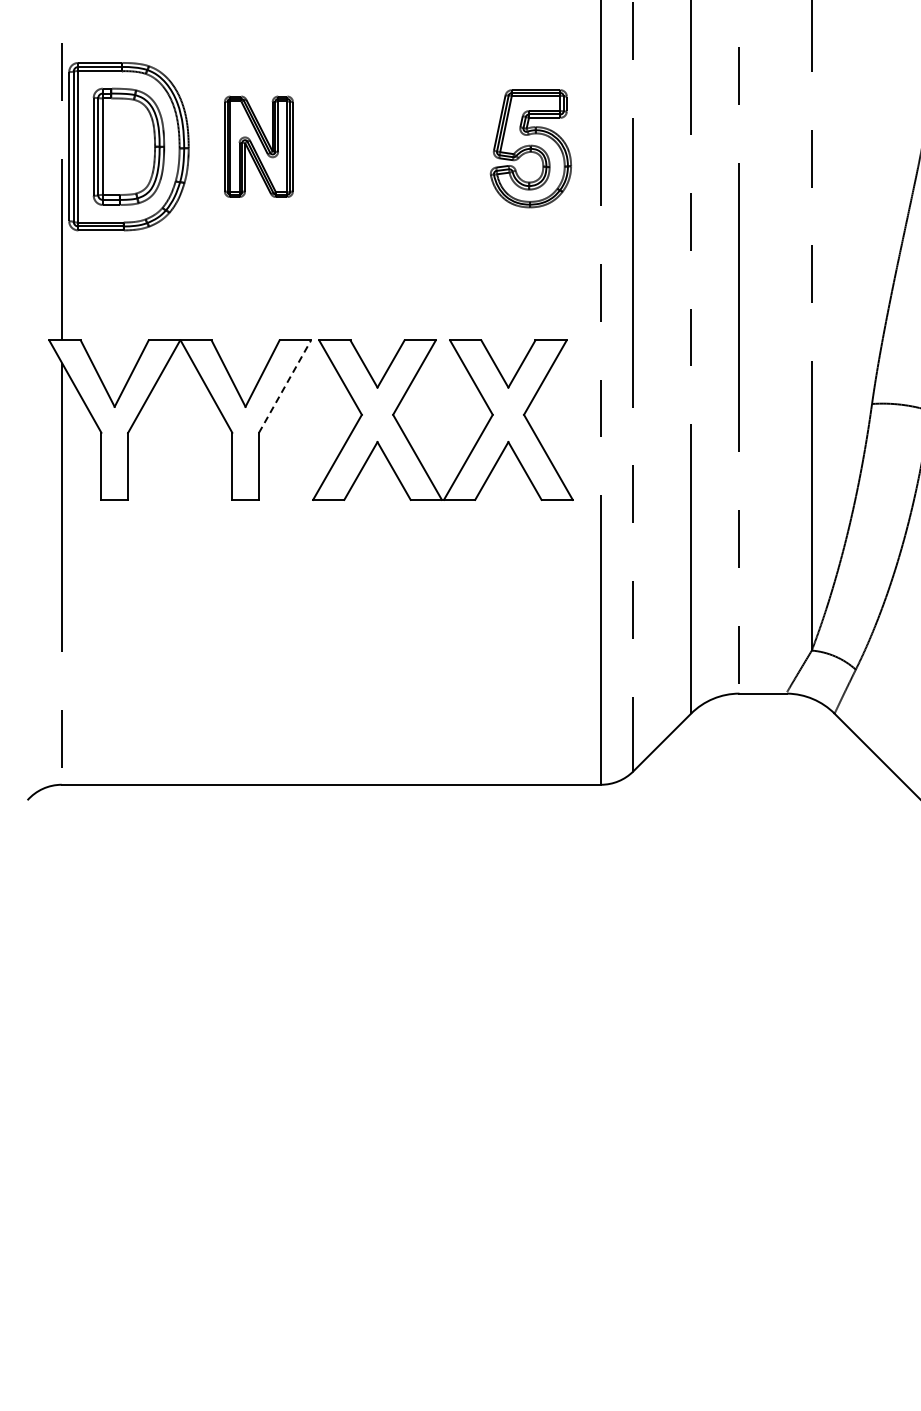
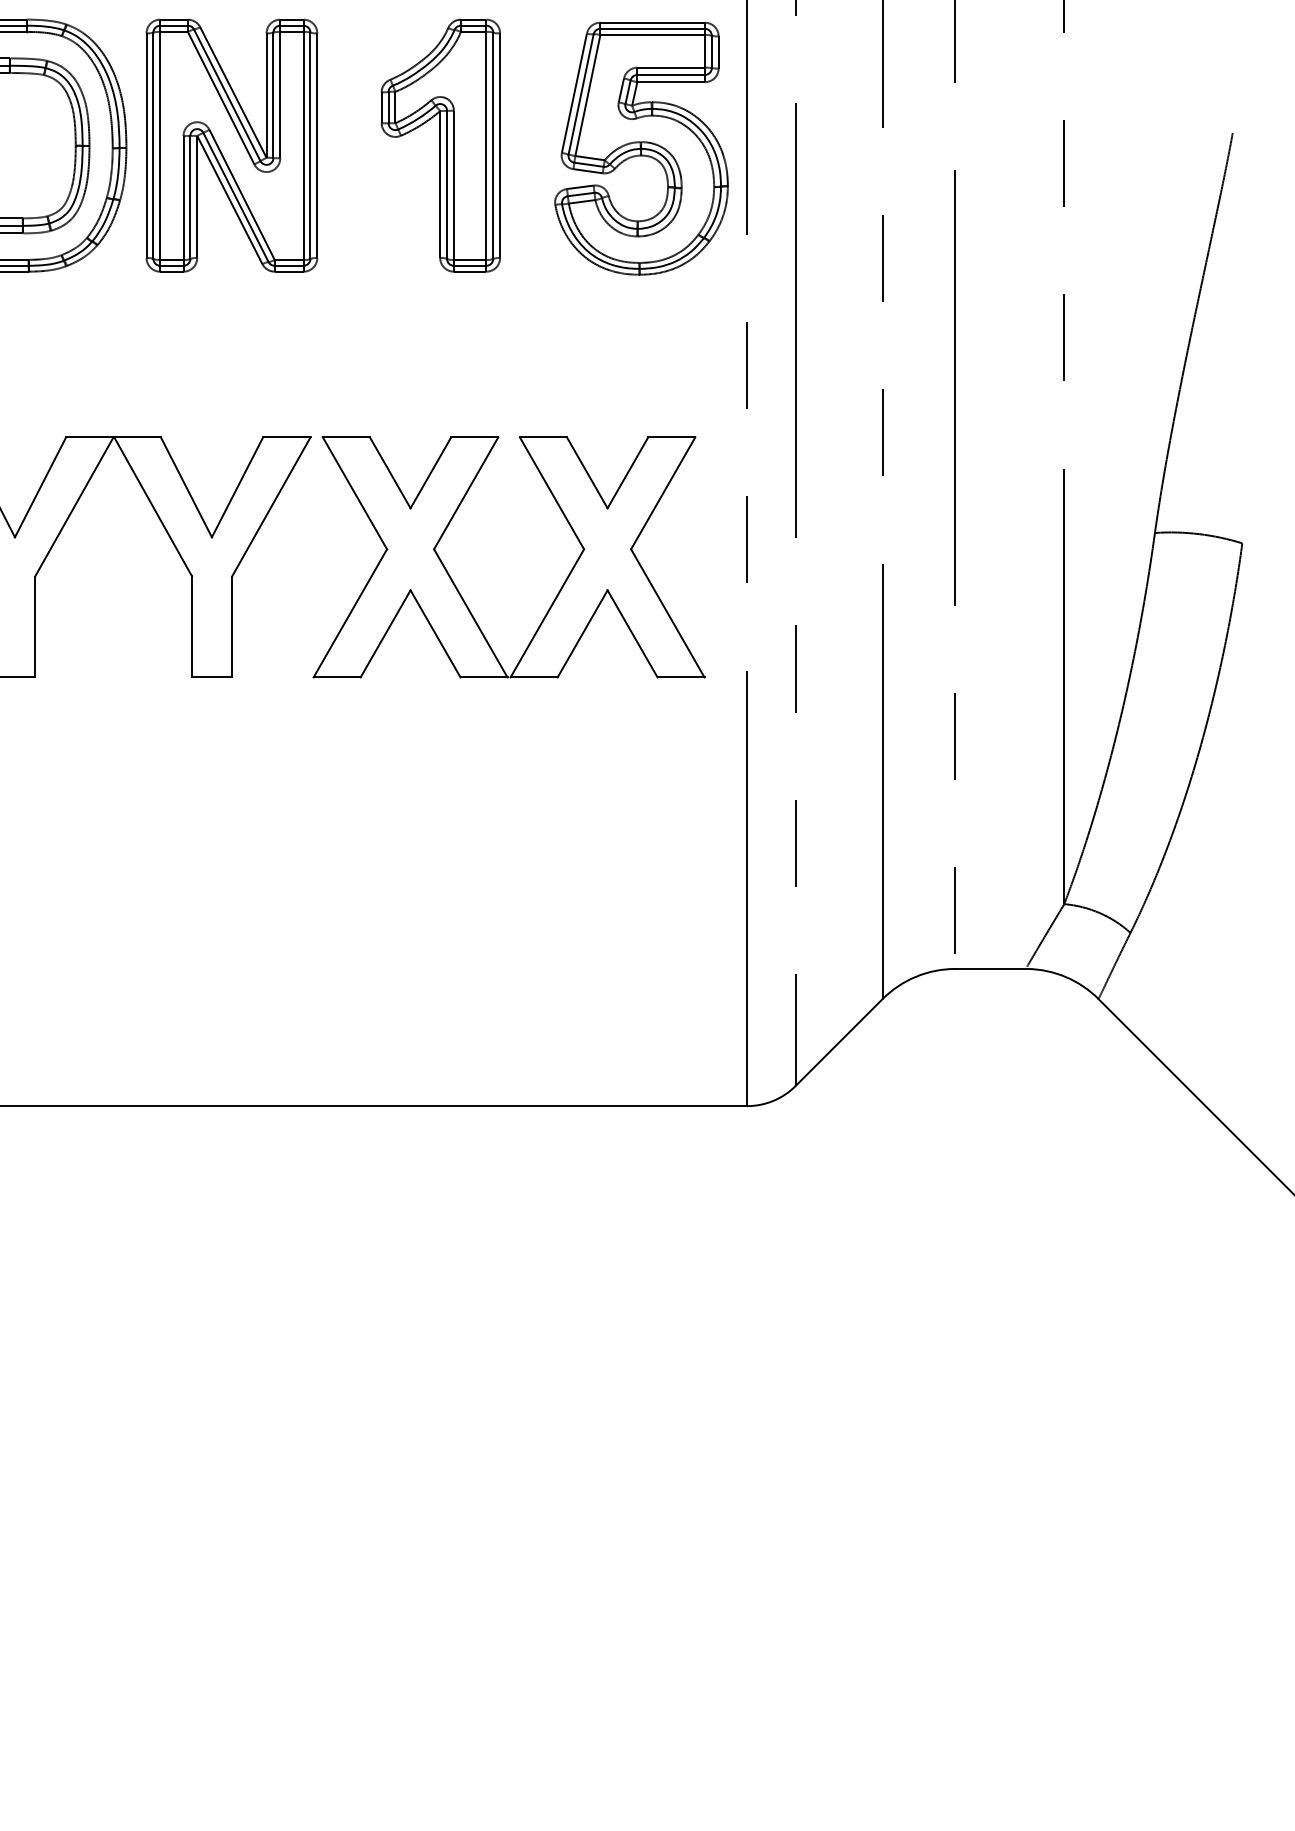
part: (258, 146) -> (231, 145), size x1.67
part: (397, 146) -> (440, 145), added
part: (530, 148) -> (640, 148), size x1.43
line: (285, 386) -> (272, 506), dashed -> solid

